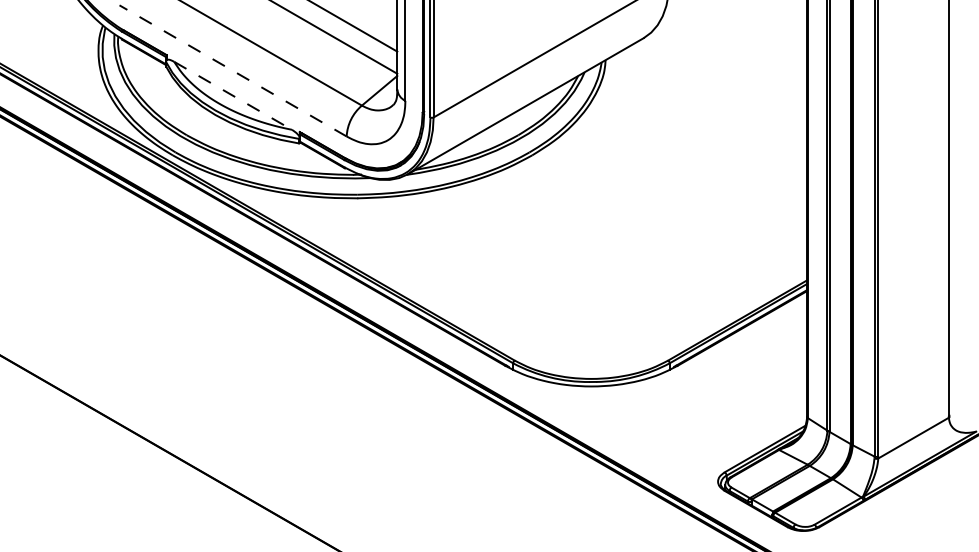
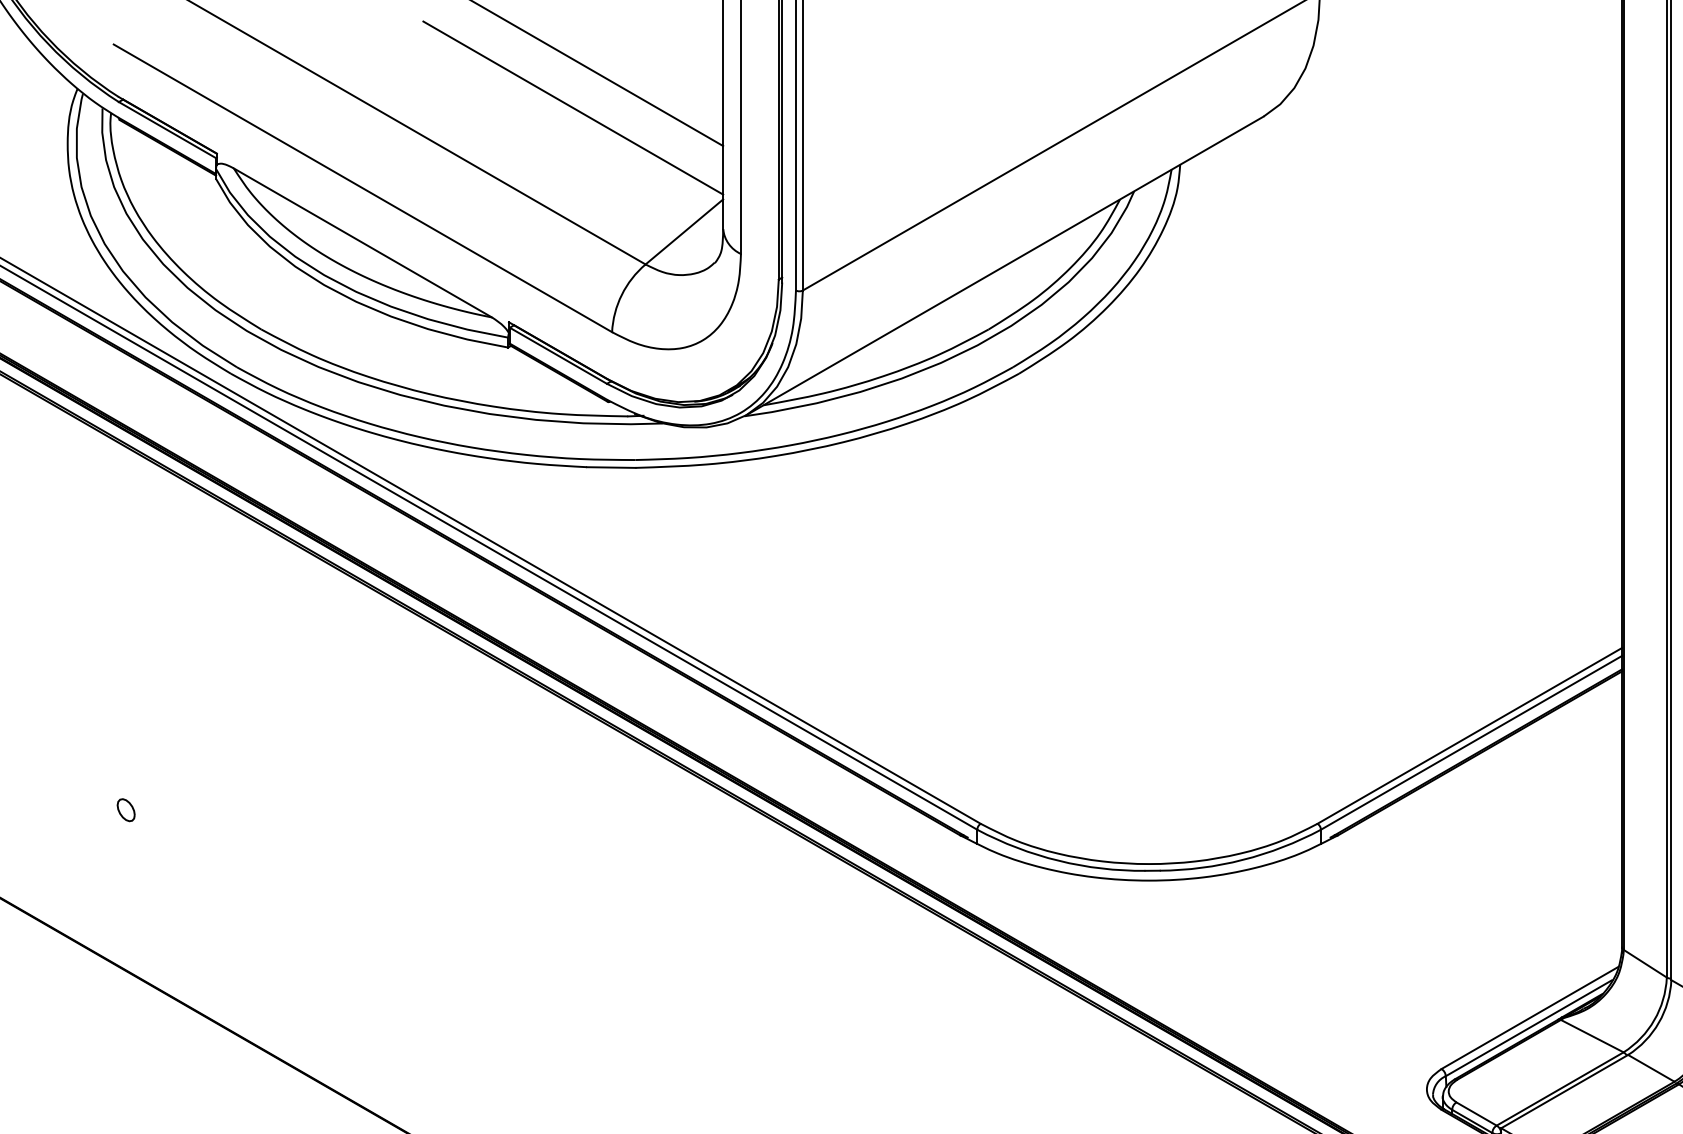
line: (232, 70) -> (361, 187), dashed -> solid
line: (233, 95) -> (363, 242), dashed -> solid
part: (124, 354) -> (124, 810), added

